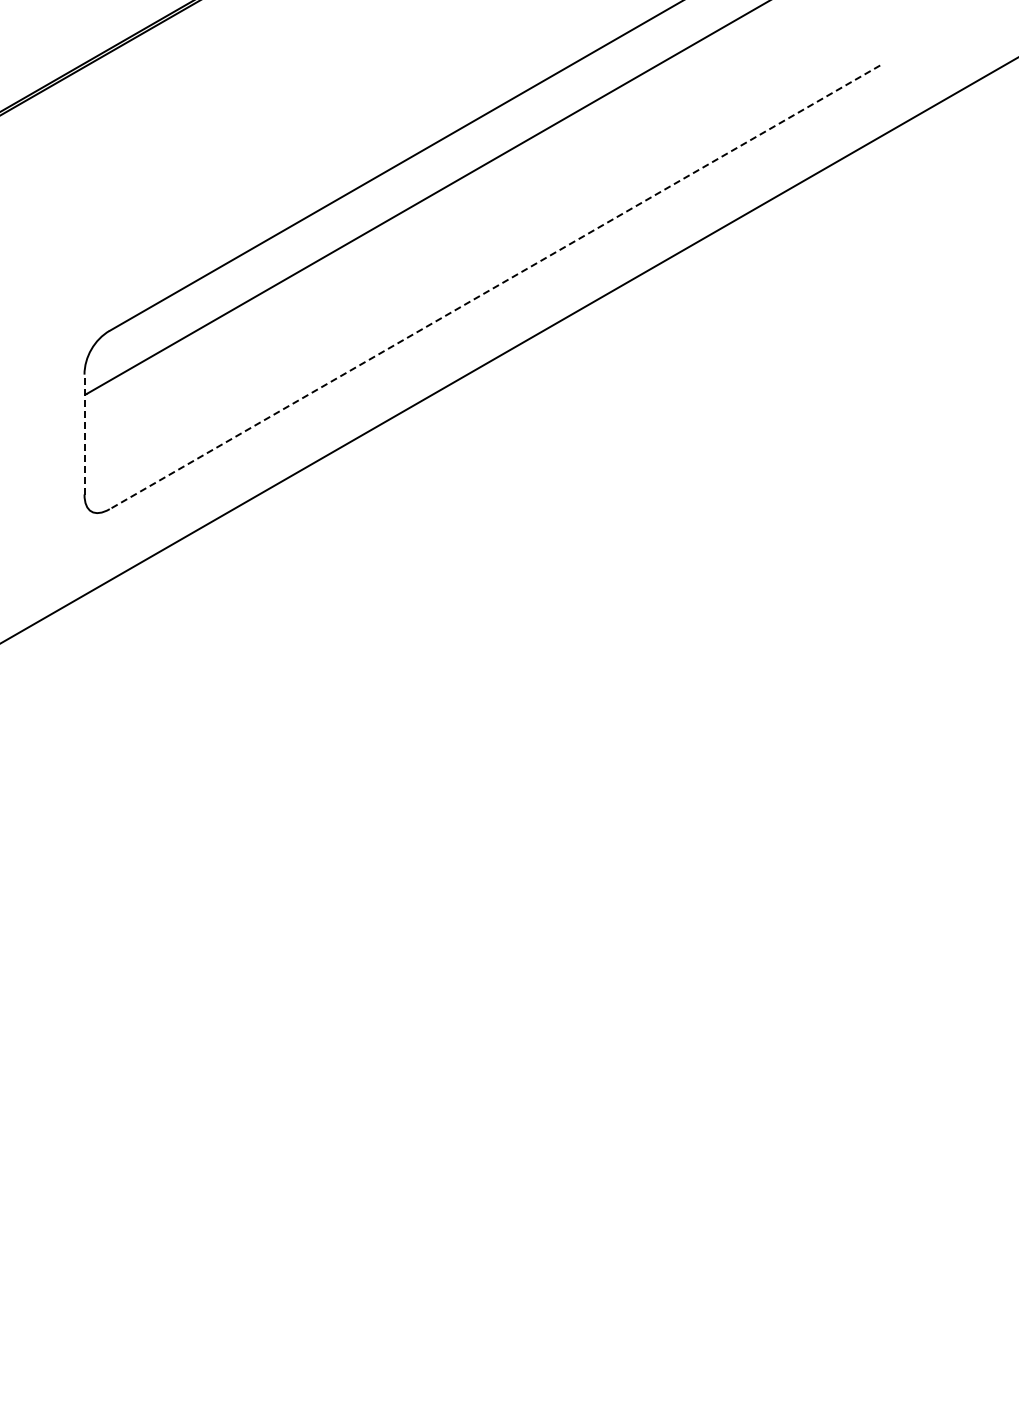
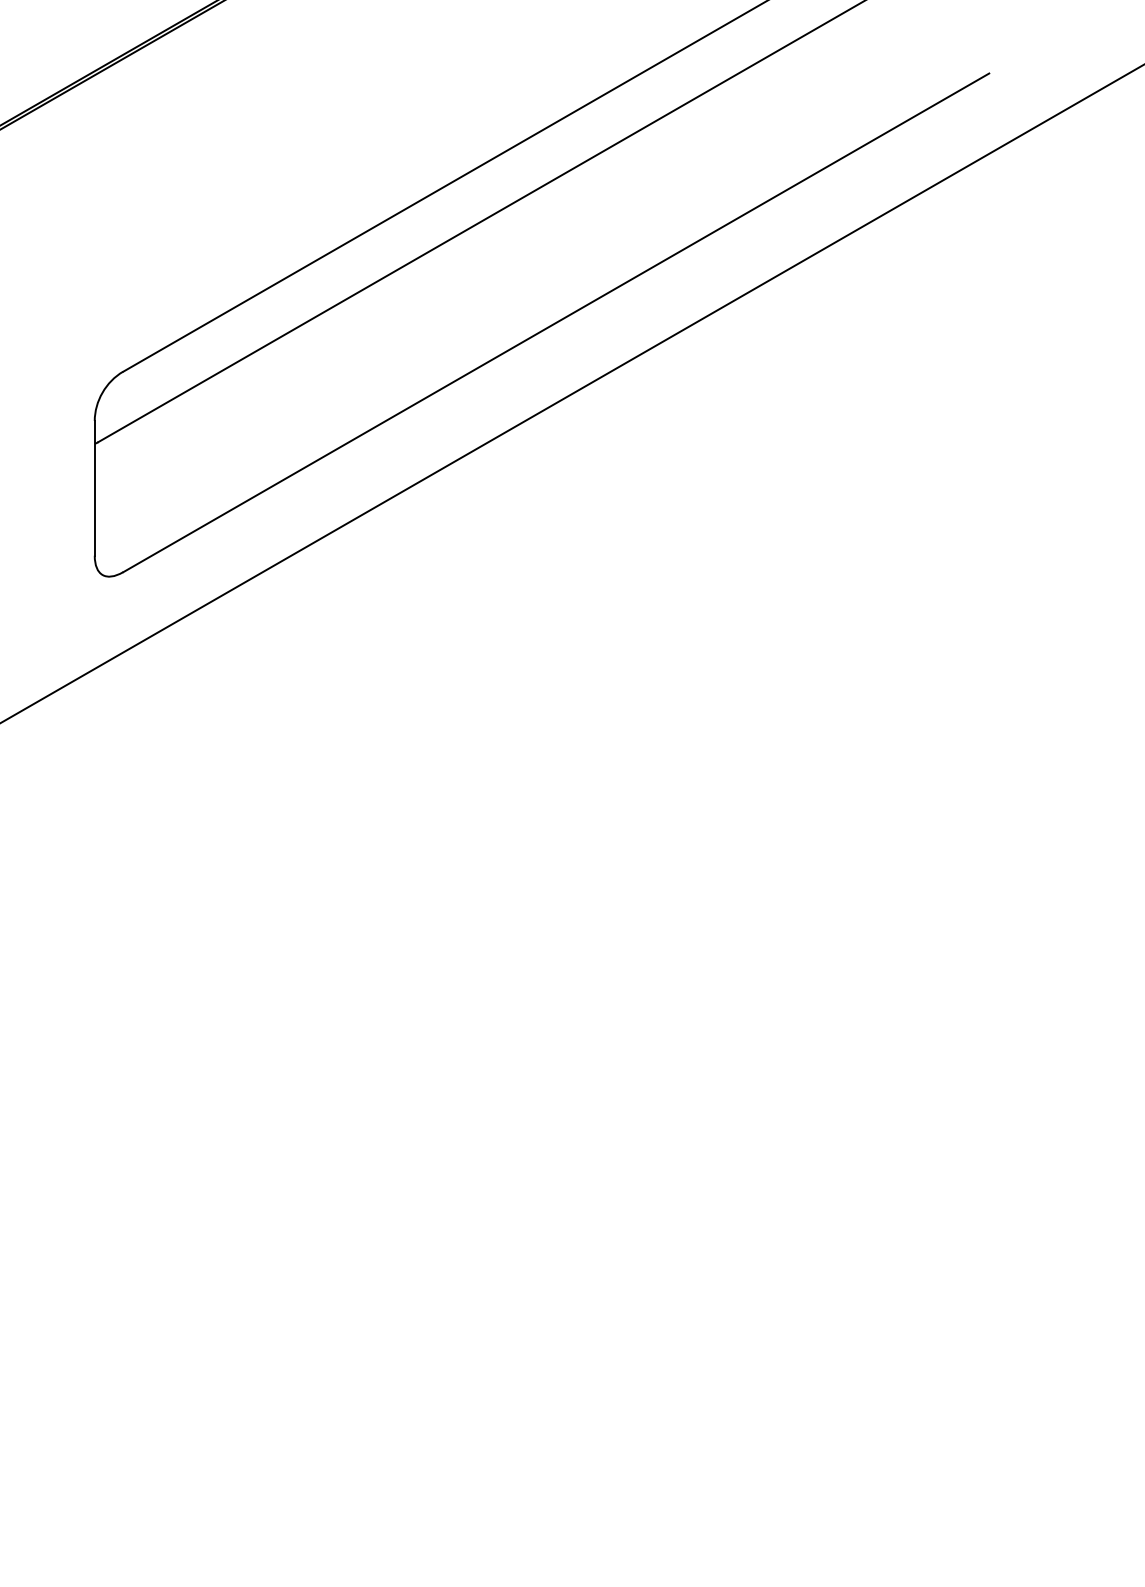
line: (494, 287) -> (555, 323), dashed -> solid
line: (84, 434) -> (94, 488), dashed -> solid

